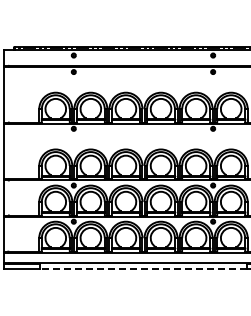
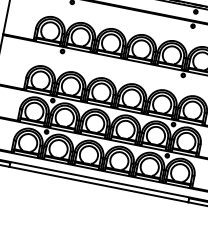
line: (143, 268) -> (98, 184), dashed -> solid

